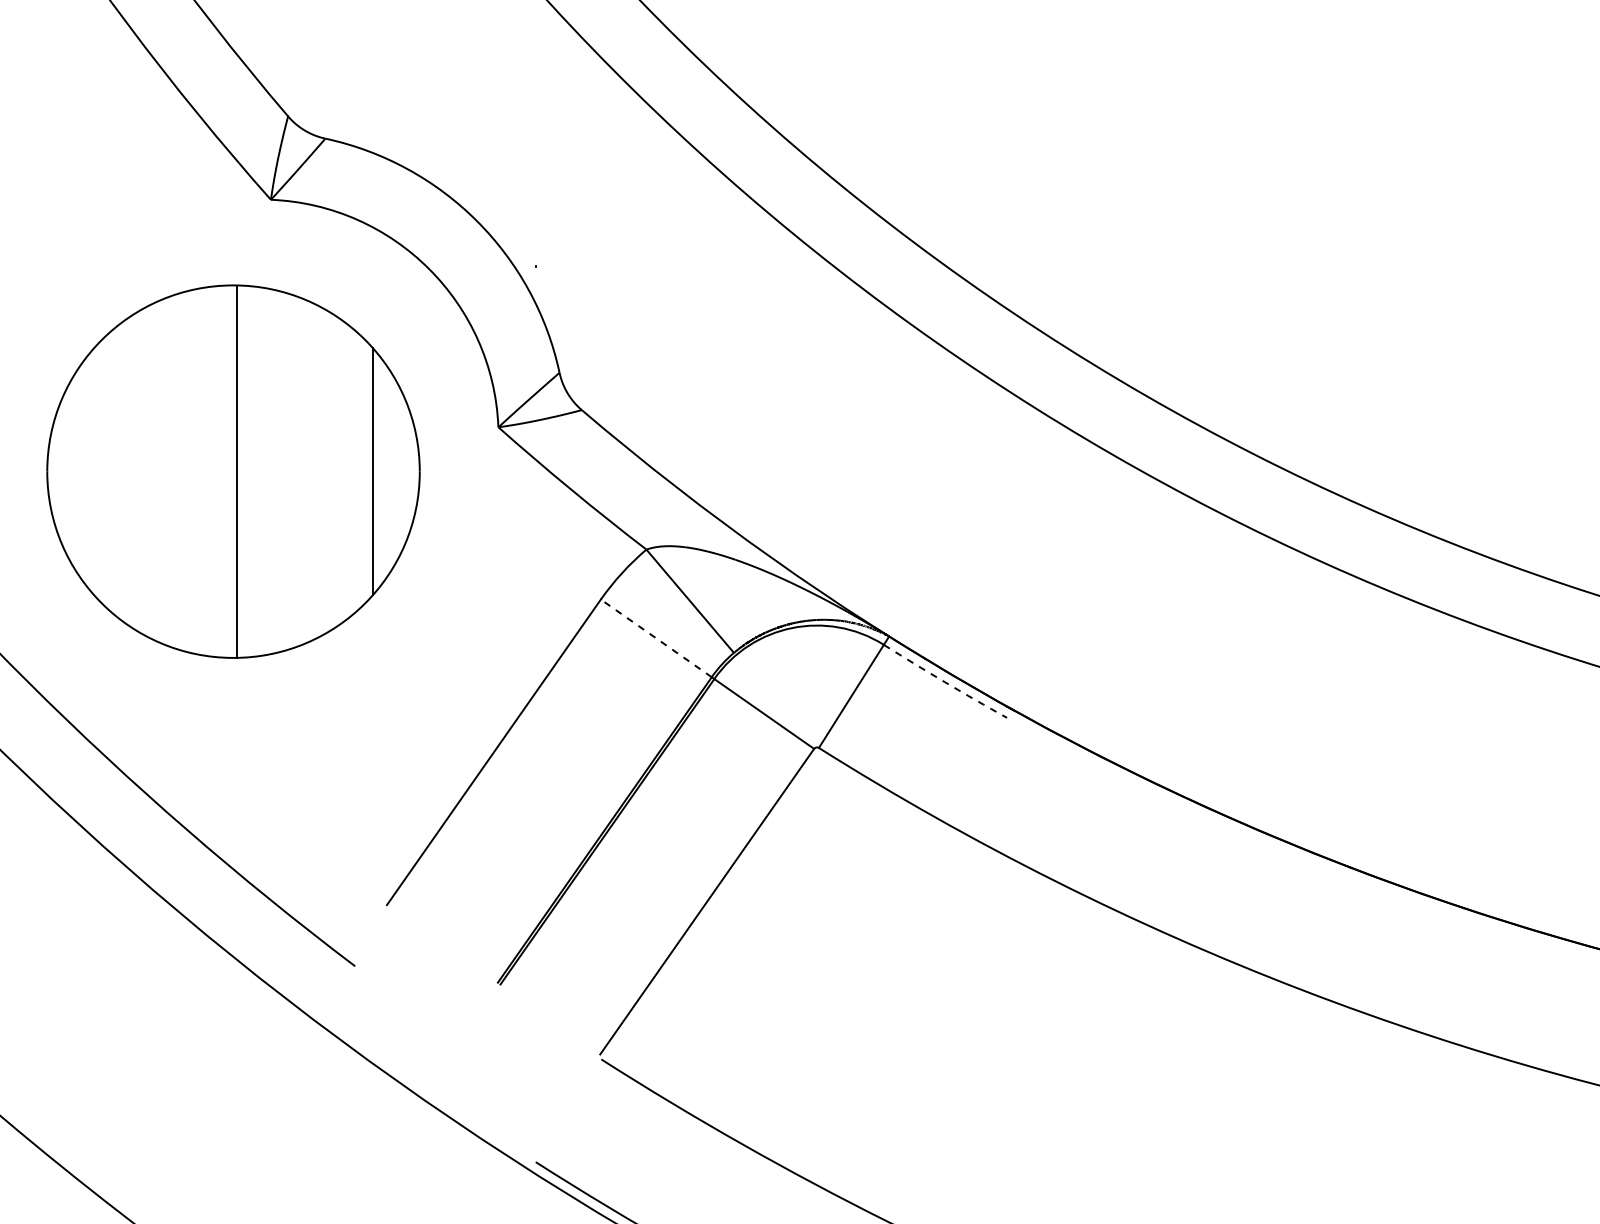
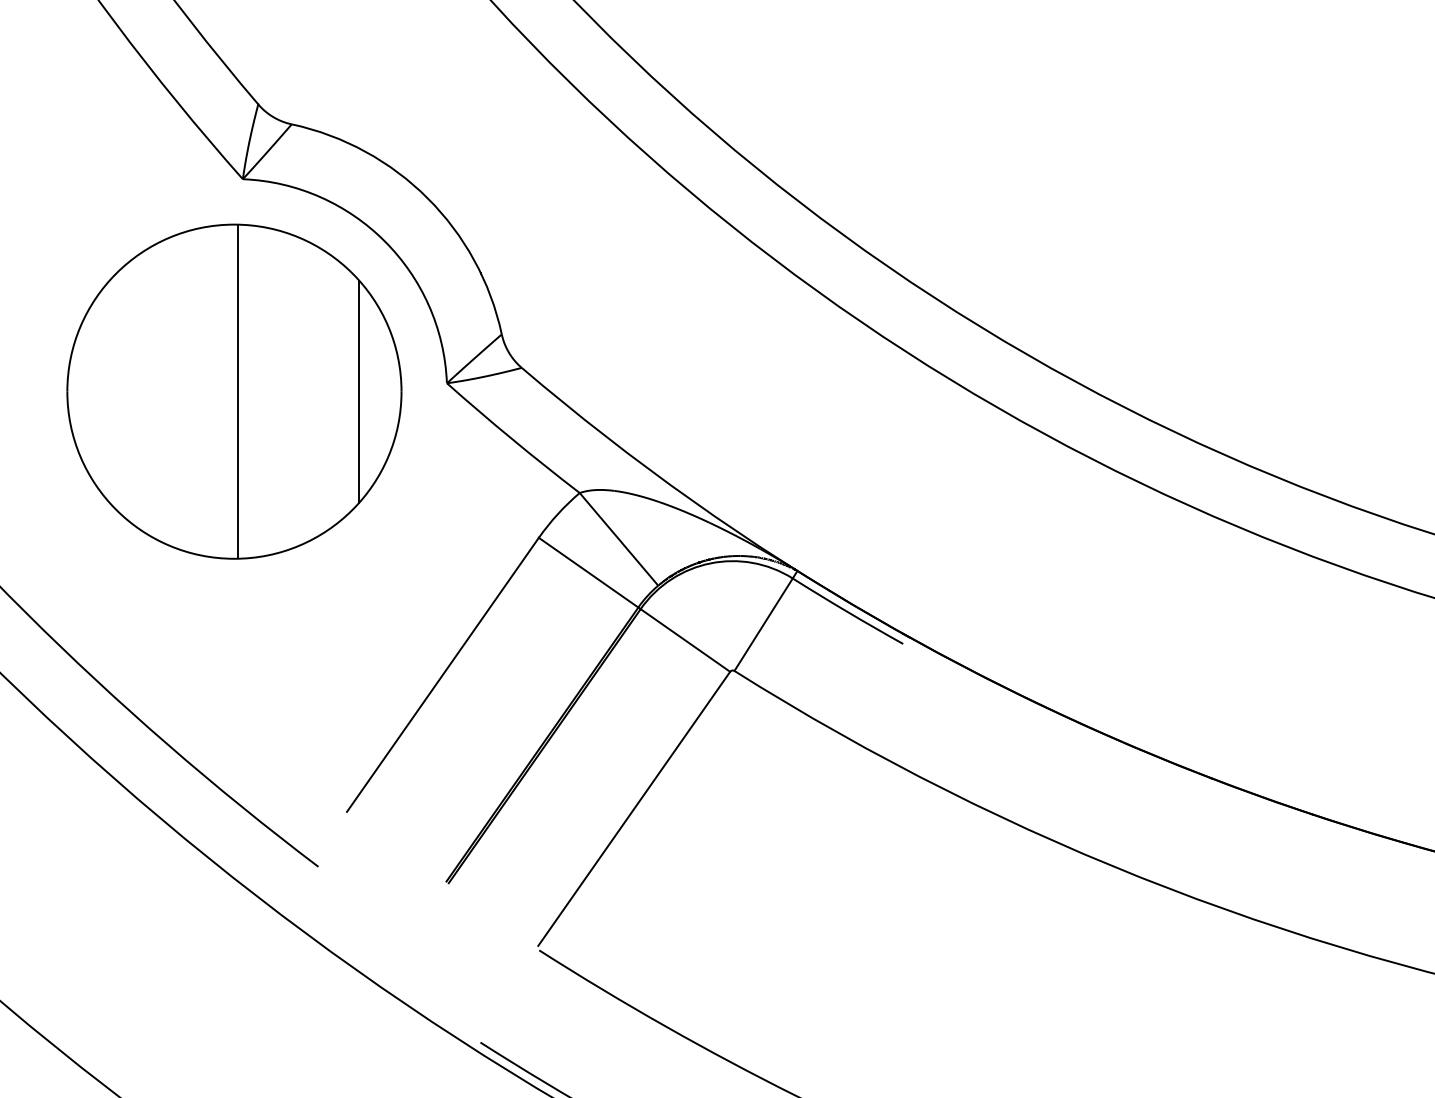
part: (233, 471) -> (234, 391), moved
line: (656, 638) -> (588, 572), dashed -> solid
arc: (944, 682) -> (847, 612), dashed -> solid

